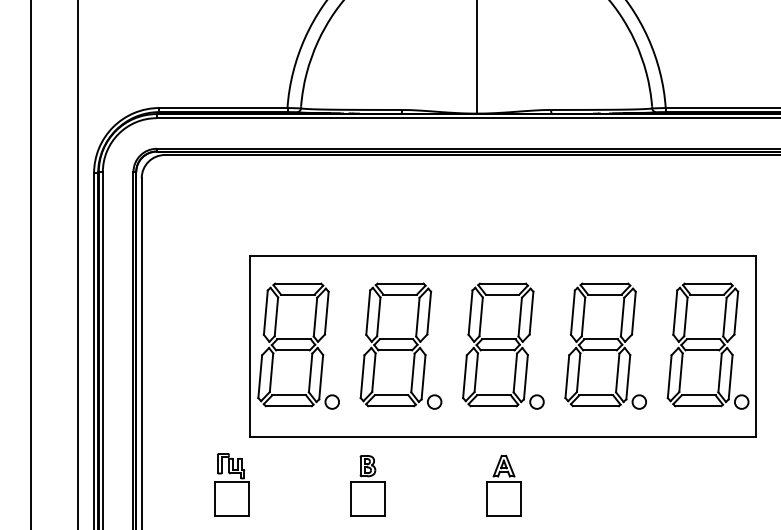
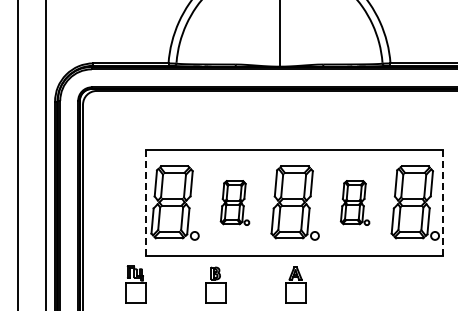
part: (399, 345) -> (234, 202), size x0.6
part: (604, 345) -> (354, 202), size x0.6
line: (756, 345) -> (443, 202), solid -> dashed
line: (249, 346) -> (146, 203), solid -> dashed

